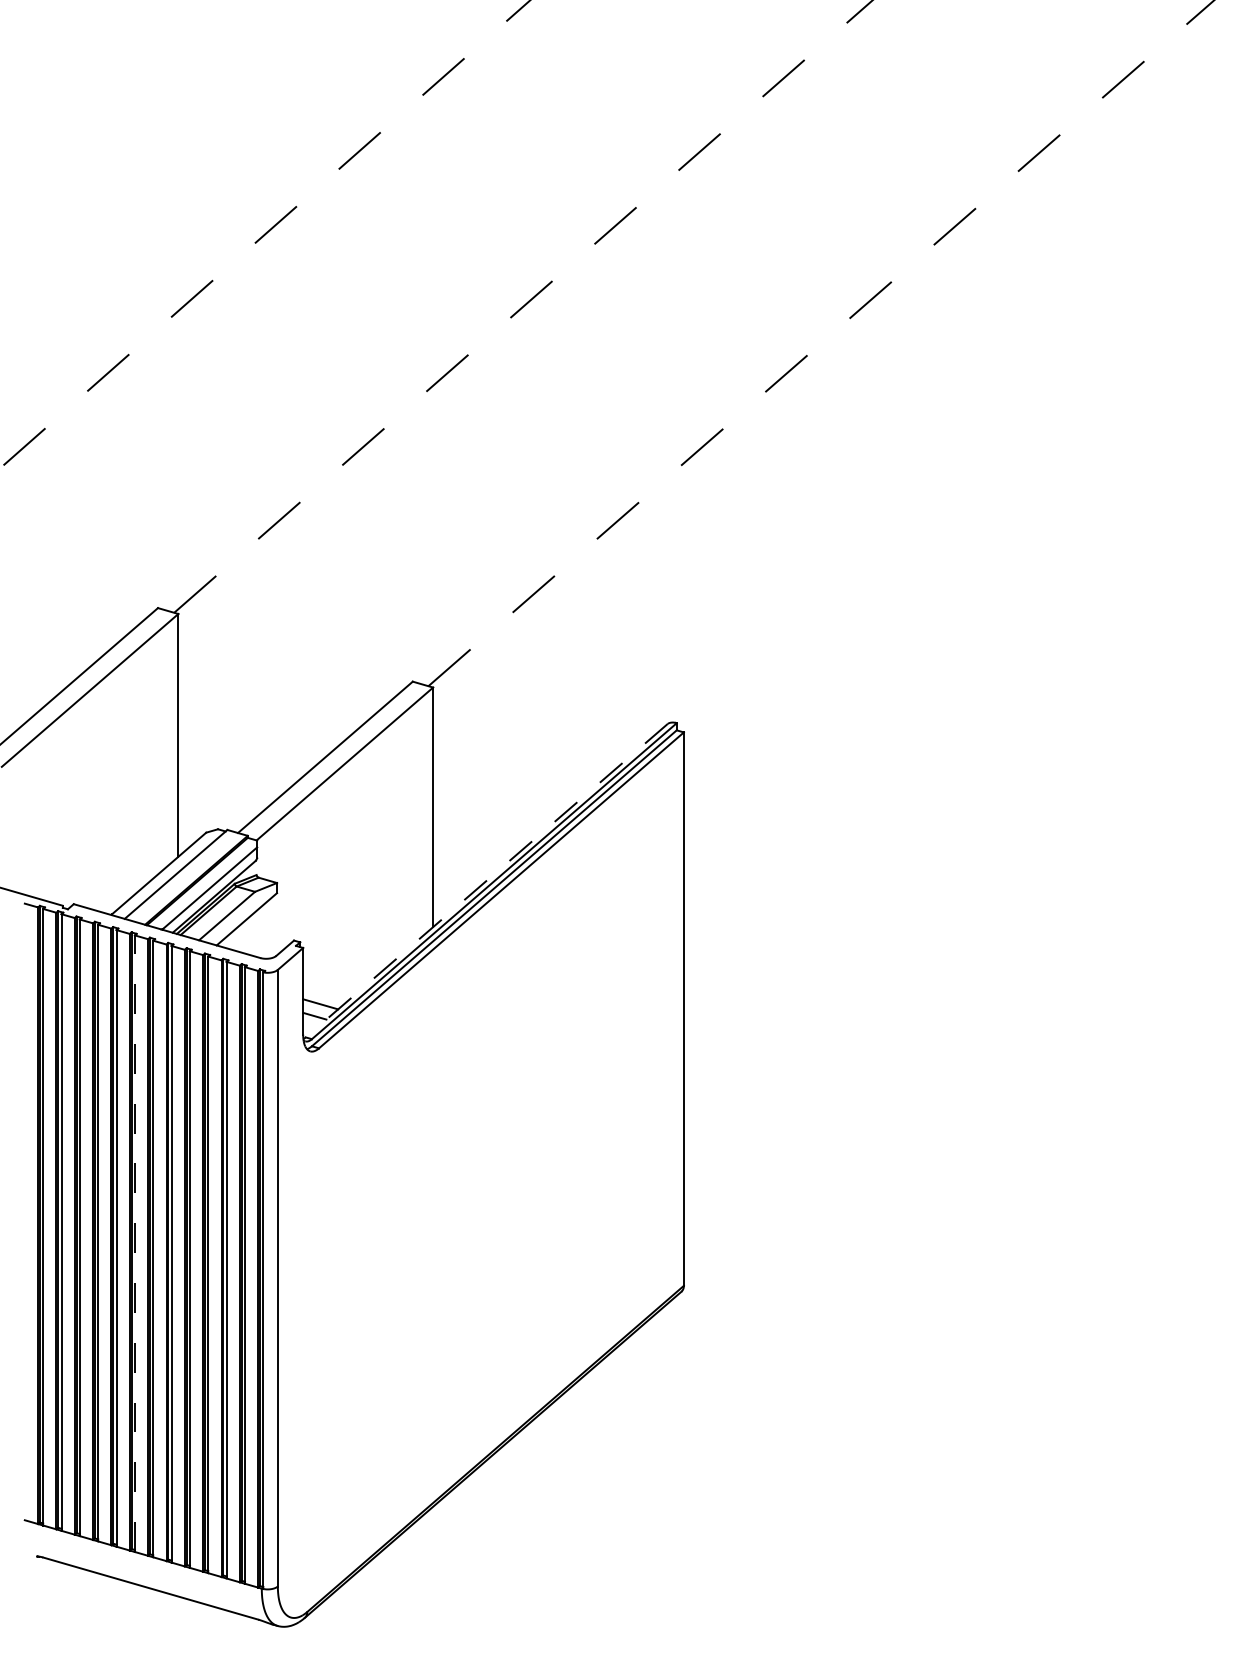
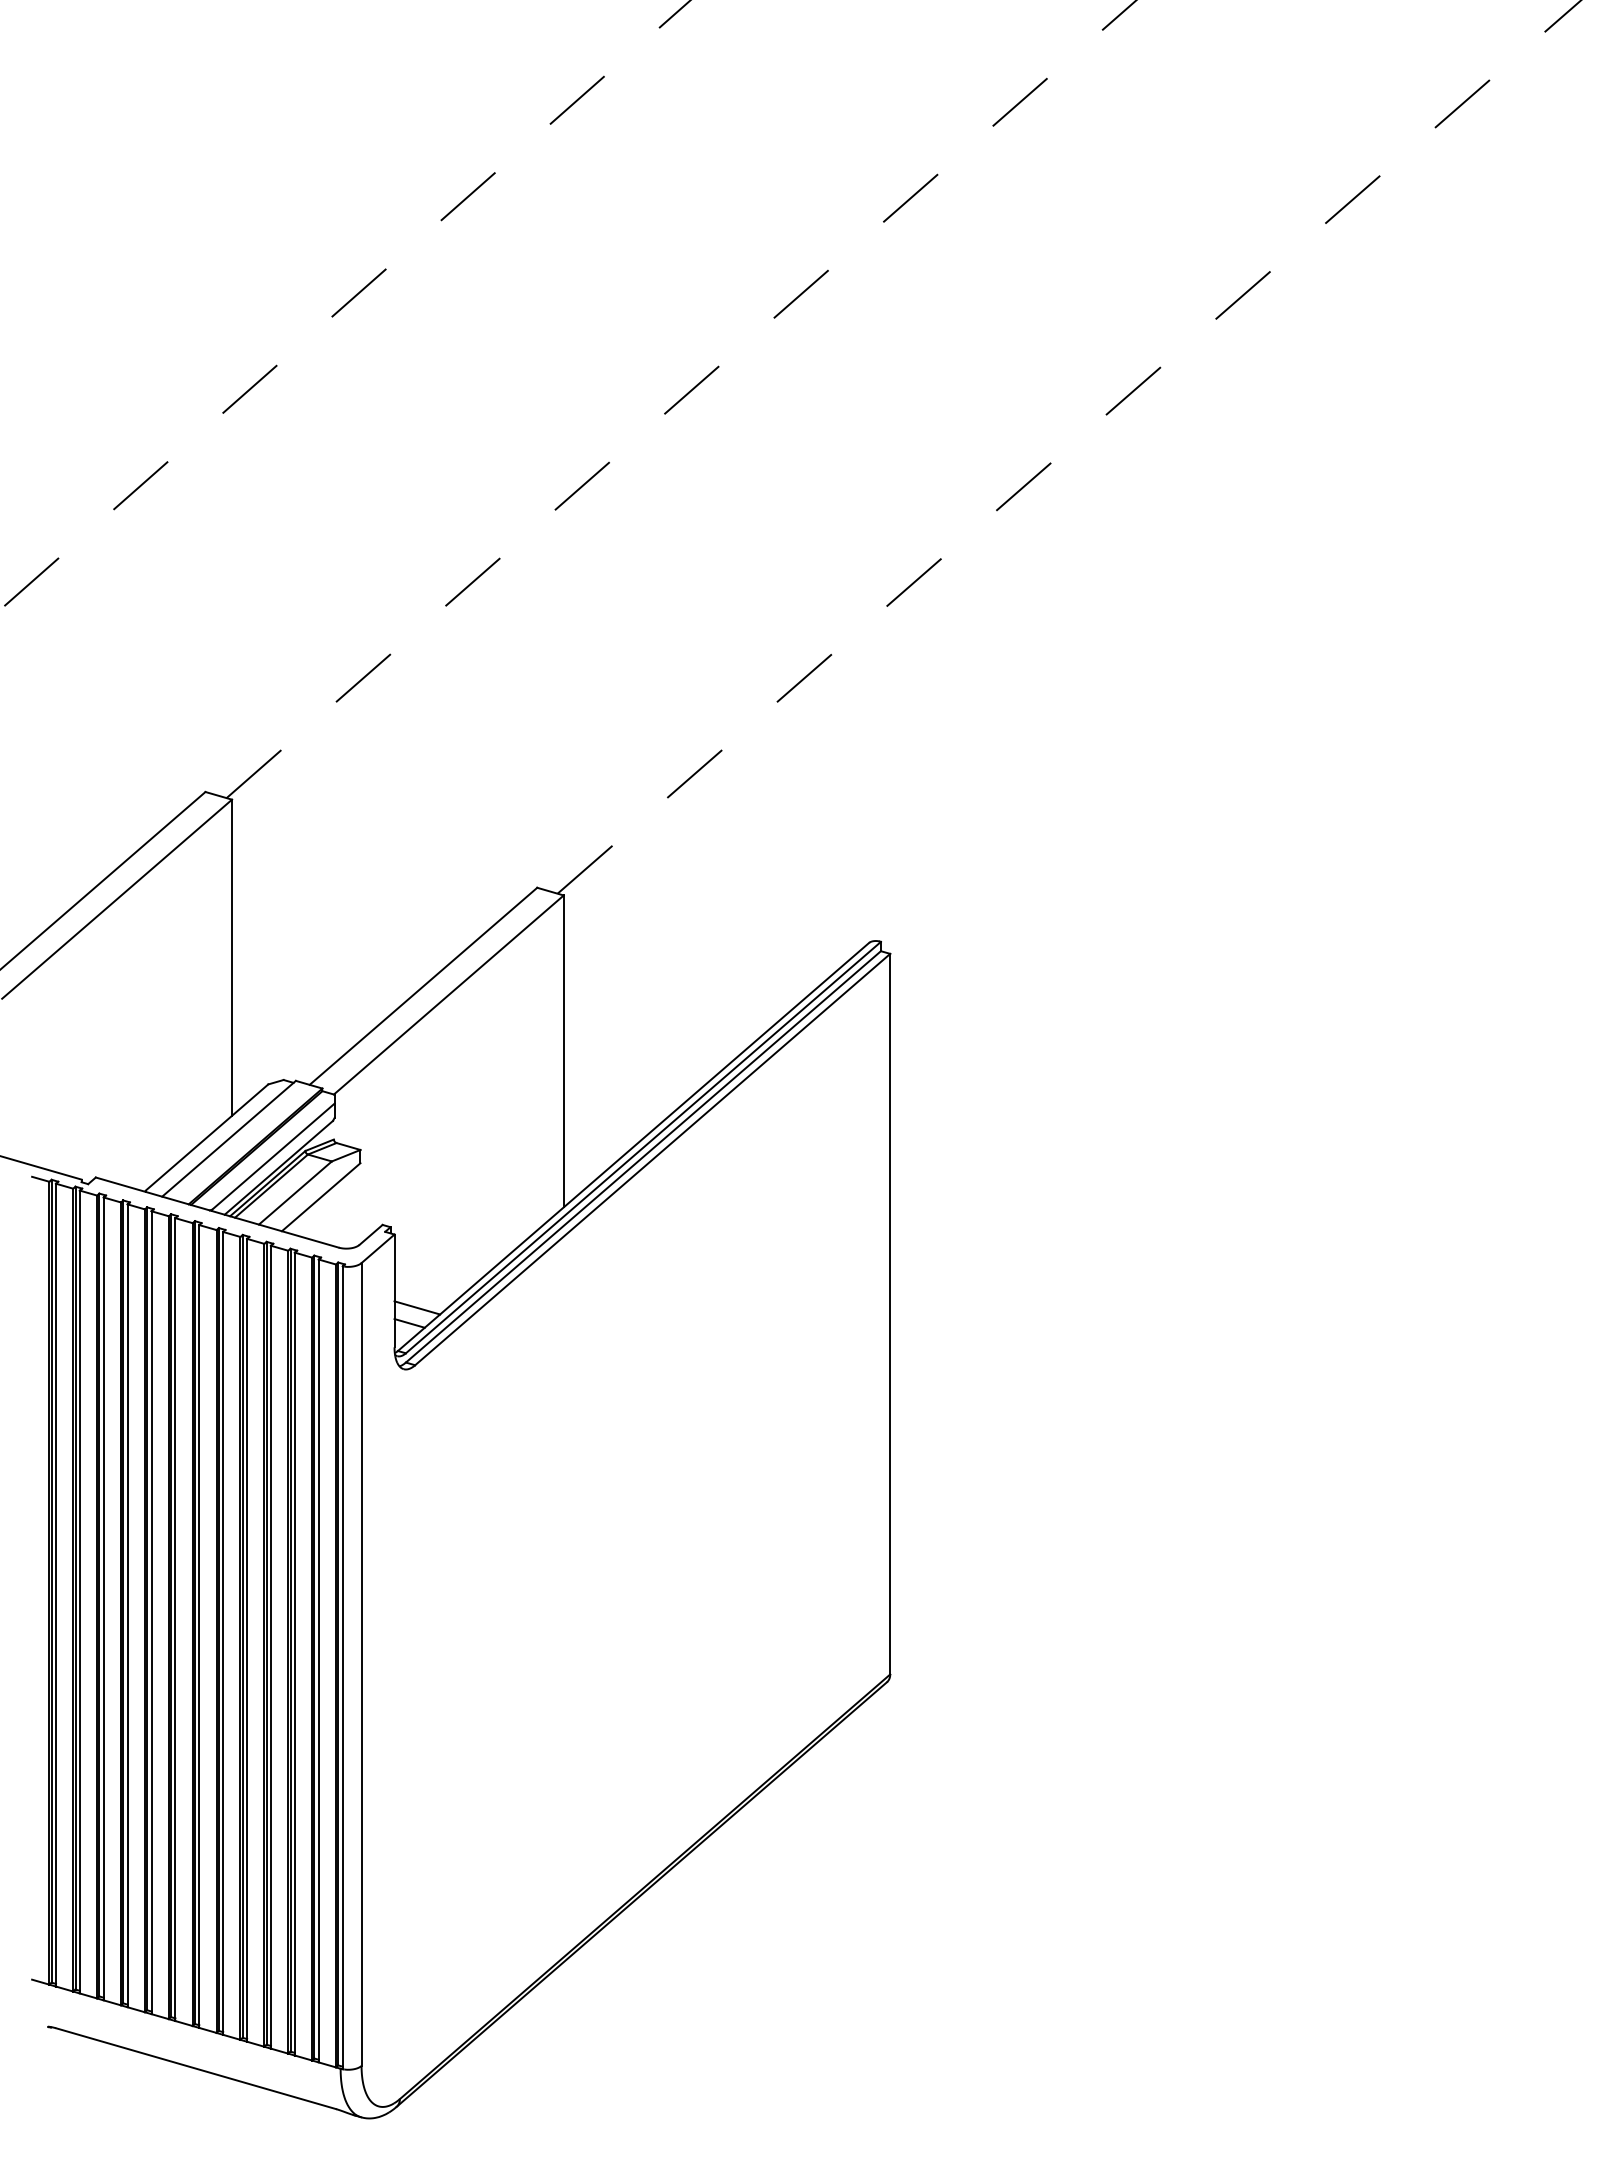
line: (486, 880) -> (633, 1146), dashed -> solid
line: (134, 1243) -> (175, 1619), dashed -> solid

